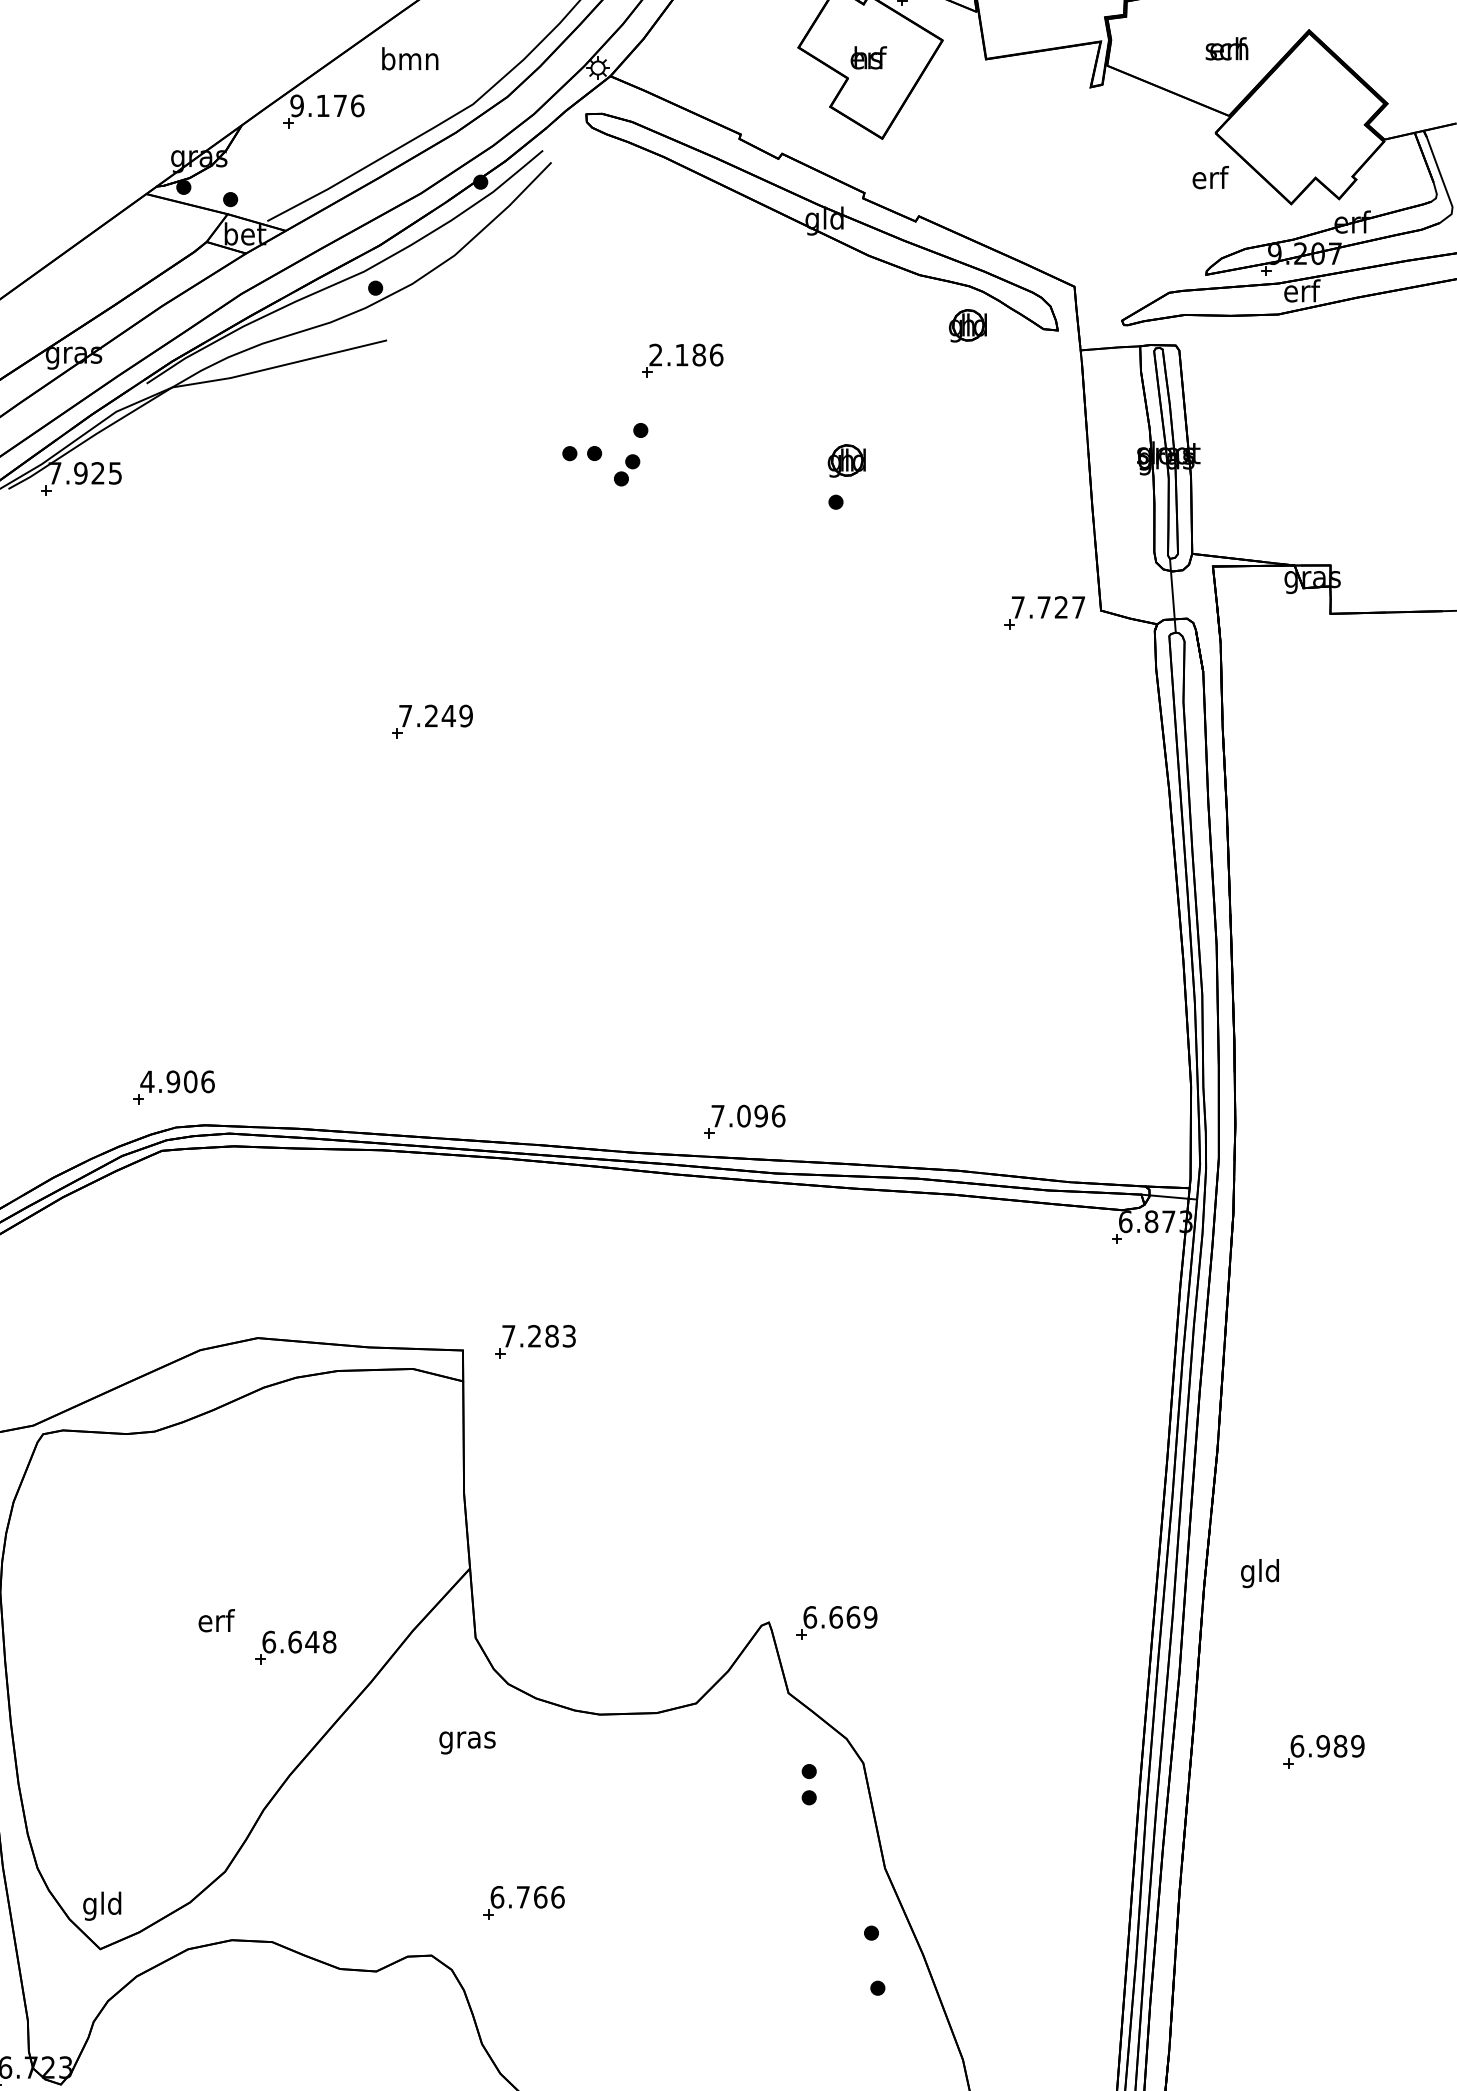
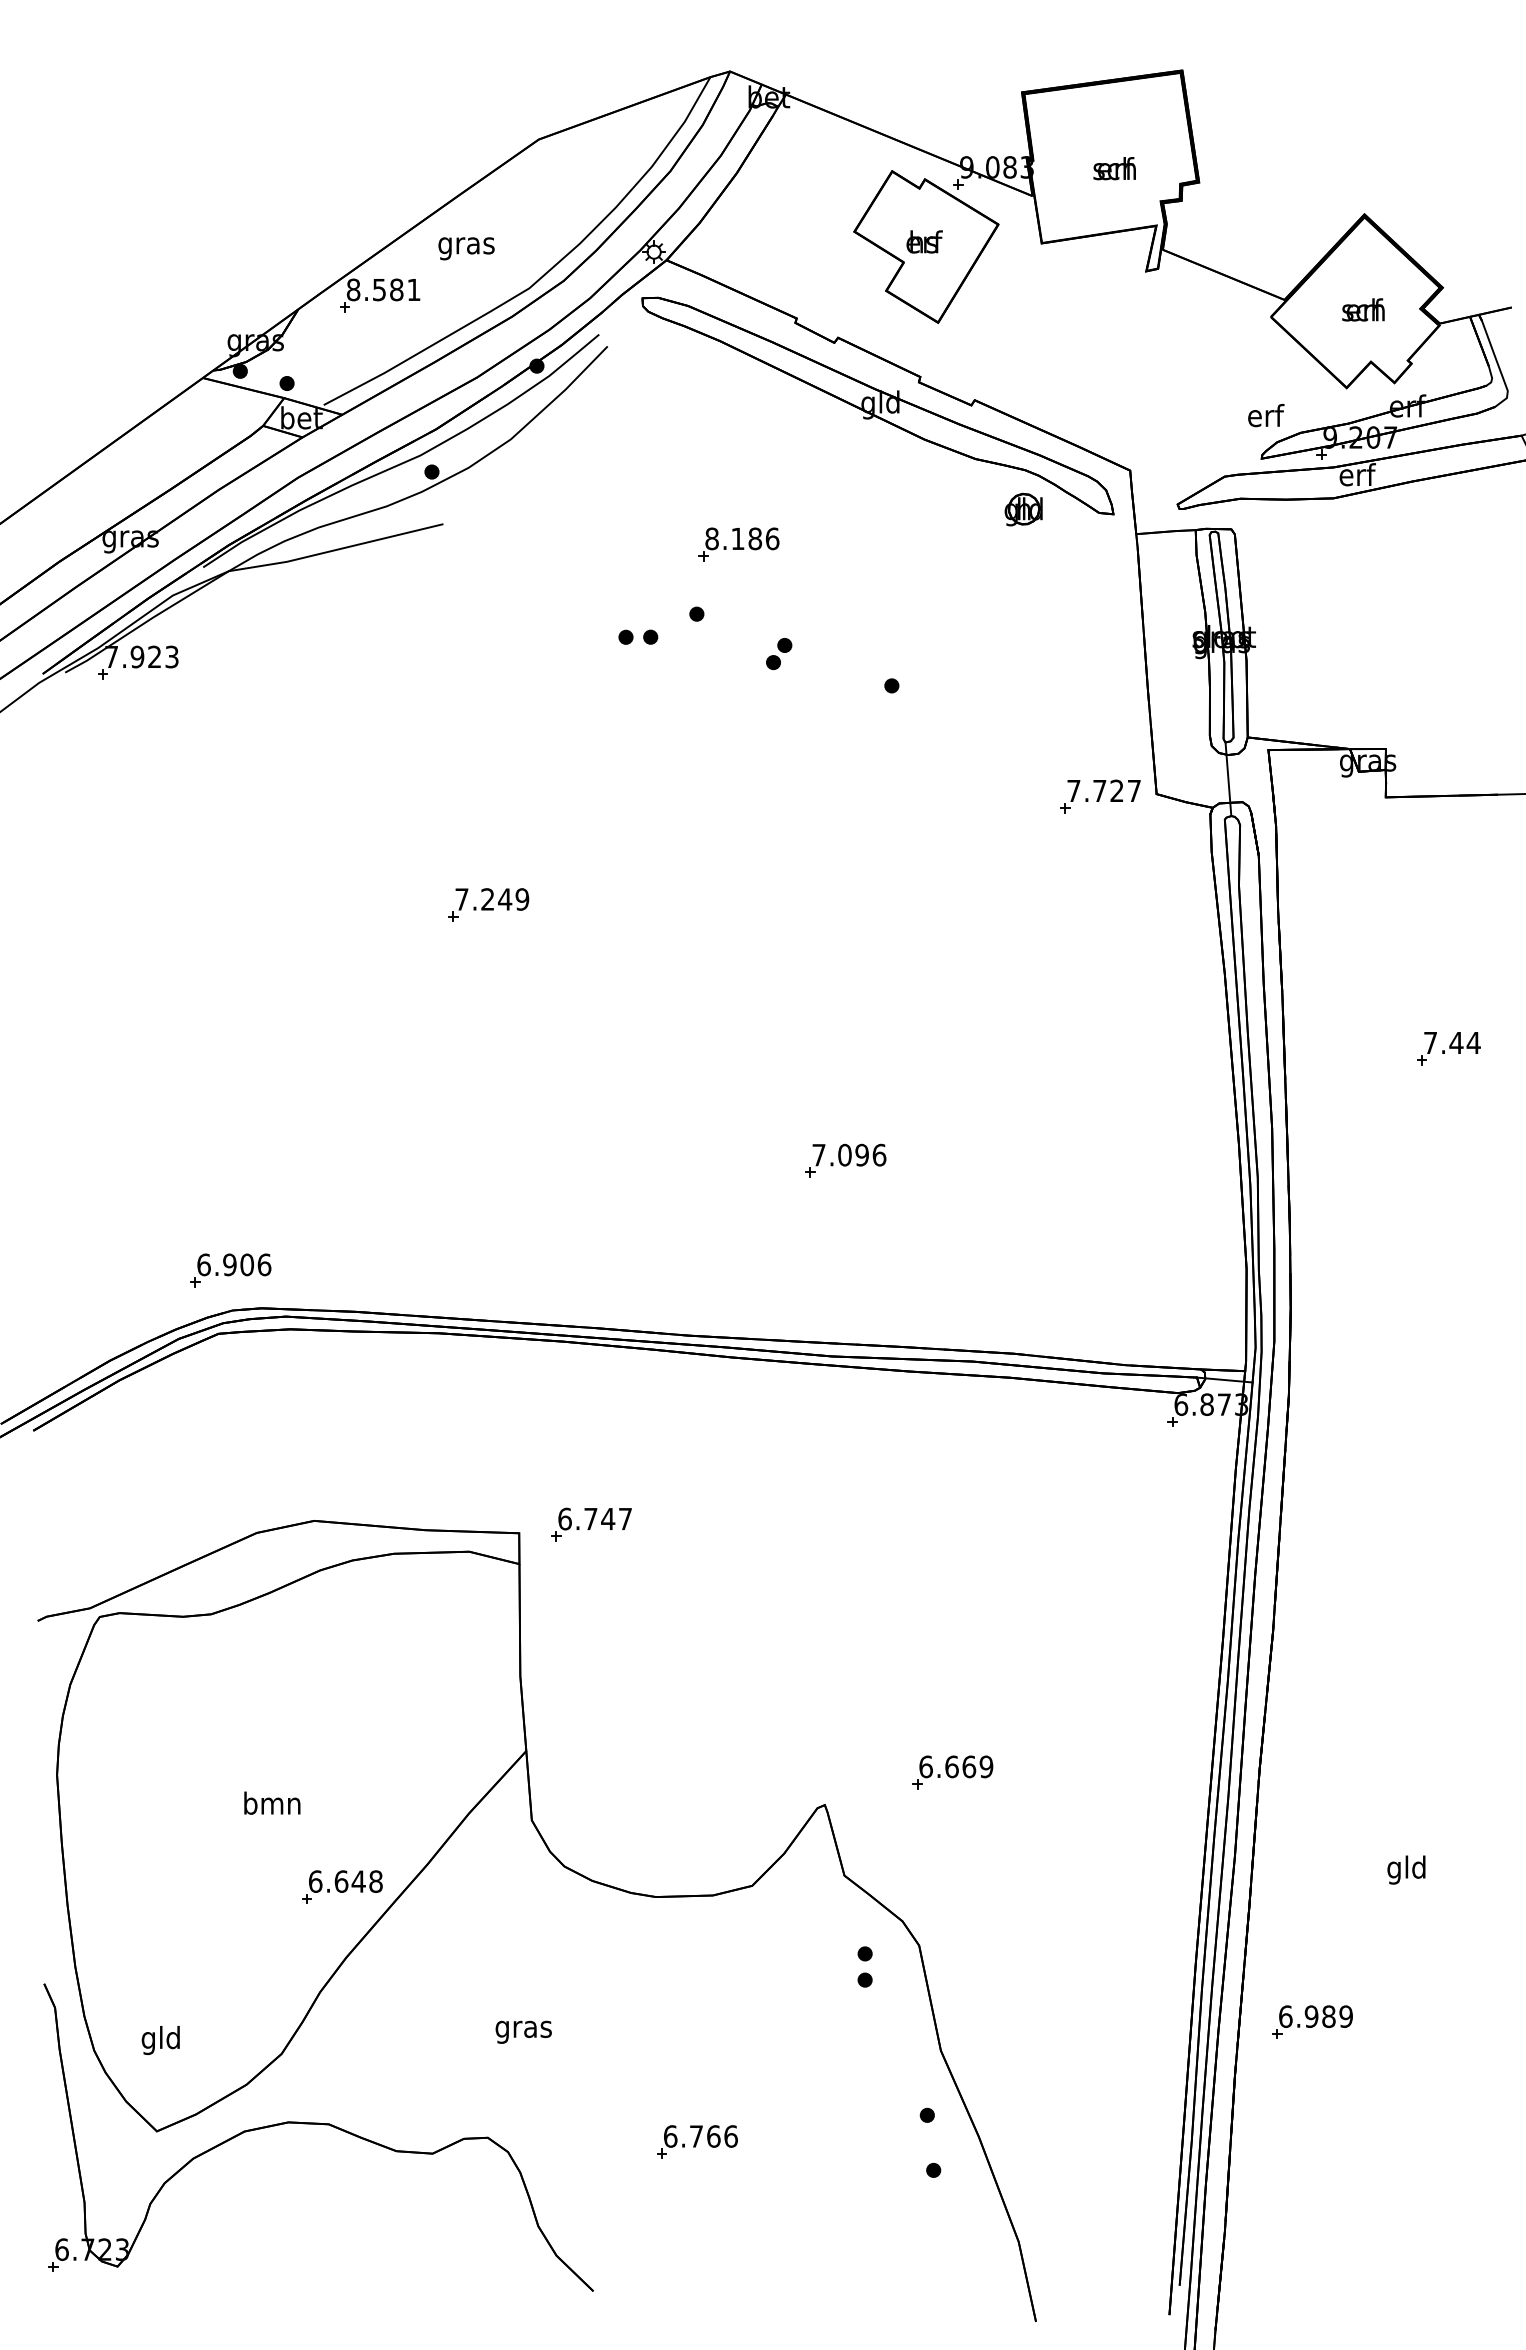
text: (1227, 48) -> (1363, 309), moved
text: (410, 61) -> (466, 245), bmn -> gras
text: (327, 105) -> (383, 289), 9.176 -> 8.581
text: (1211, 177) -> (1266, 415), moved
text: (655, 354) -> (711, 538), 2.186 -> 8.186
part: (846, 460) -> (902, 644), removed
part: (627, 470) -> (779, 654), moved
text: (115, 472) -> (172, 656), 7.925 -> 7.923
part: (1393, 865) -> (1448, 1048), added
text: (146, 1081) -> (203, 1264), 4.906 -> 6.906
part: (744, 1121) -> (845, 1160), moved
text: (538, 1335) -> (594, 1518), 7.283 -> 6.747
text: (1260, 1572) -> (1406, 1869), moved
text: (216, 1619) -> (272, 1802), erf -> bmn
part: (836, 1622) -> (952, 1772), moved
part: (296, 1647) -> (342, 1886), moved
text: (467, 1742) -> (523, 2031), moved
part: (1324, 1751) -> (1312, 2021), moved
part: (524, 1902) -> (697, 2141), moved
text: (101, 1906) -> (160, 2040), moved

